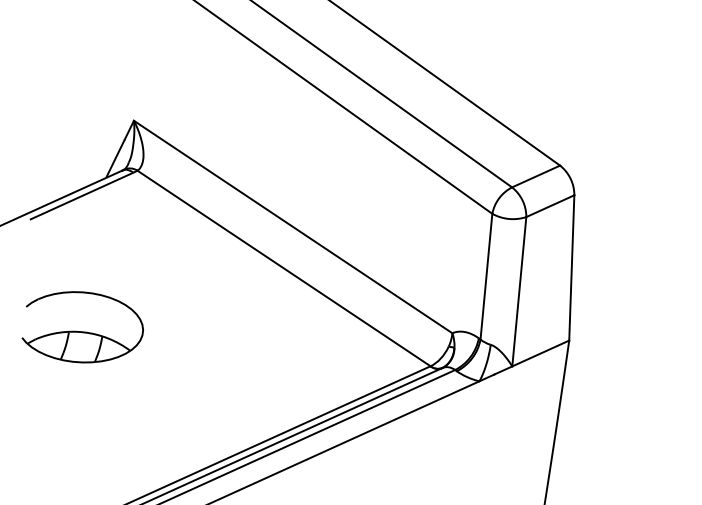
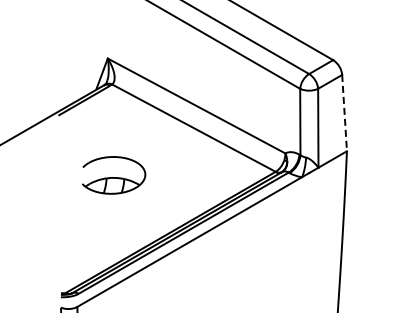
line: (571, 268) -> (344, 113), solid -> dashed
part: (84, 327) -> (114, 175), moved

